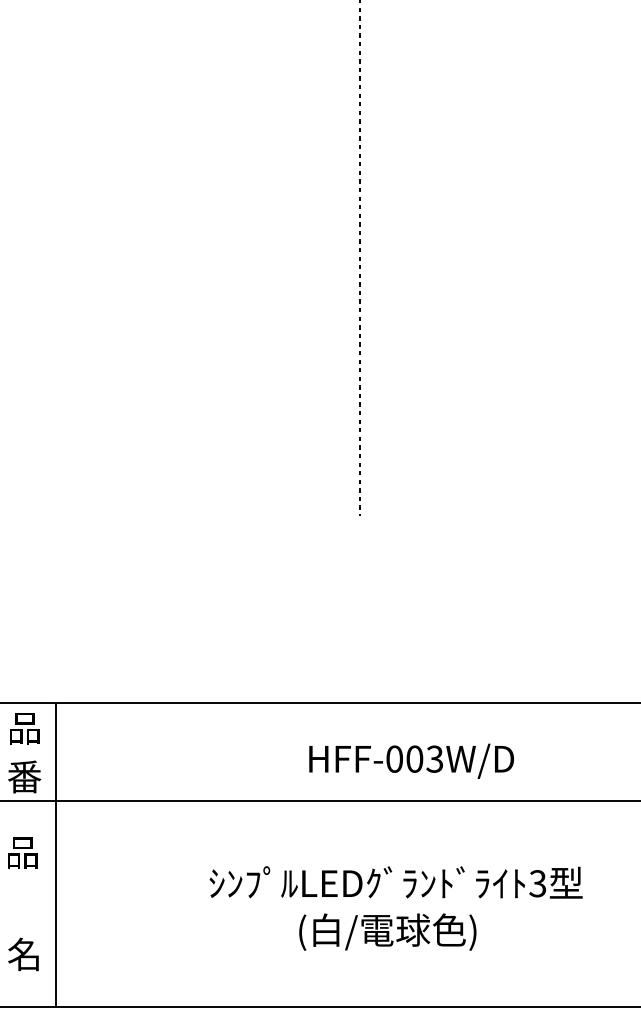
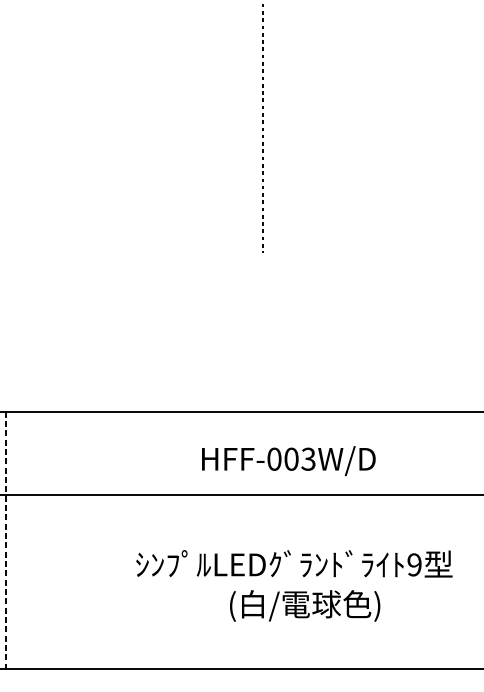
text: (411, 760) -> (288, 460), moved
line: (56, 855) -> (6, 540), solid -> dashed
text: (537, 883) -> (414, 564), 3 -> 9
text: (387, 931) -> (304, 605), moved

